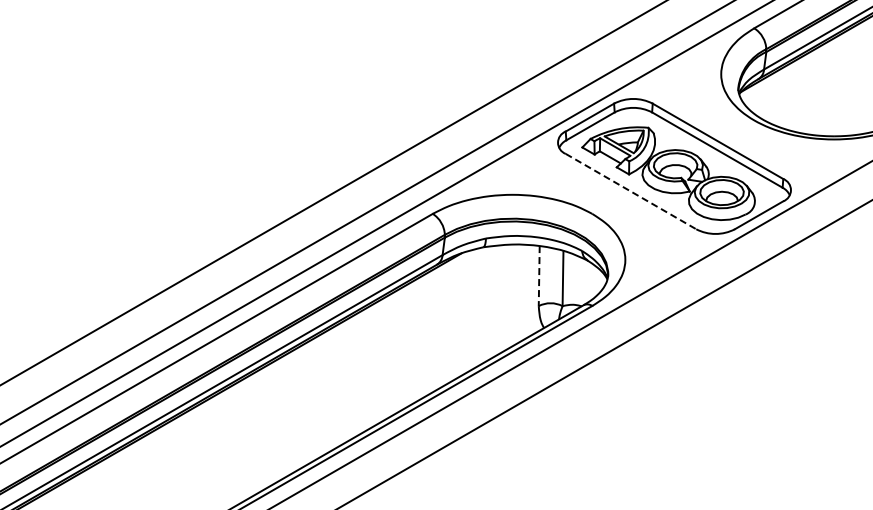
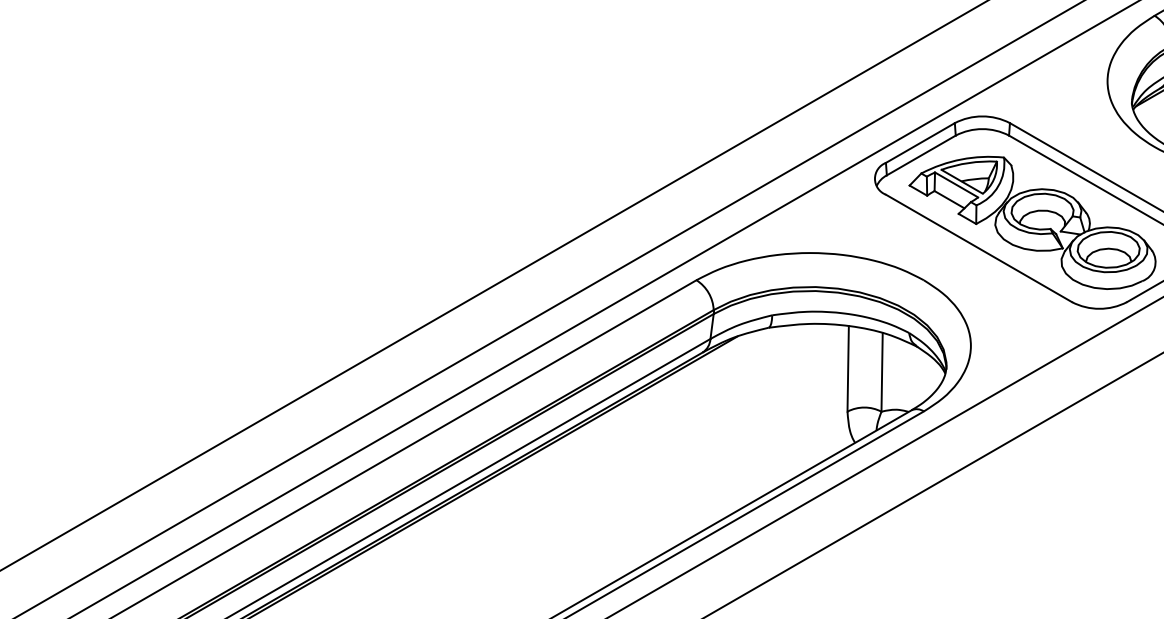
line: (631, 191) -> (979, 248), dashed -> solid
line: (539, 276) -> (848, 369), dashed -> solid

